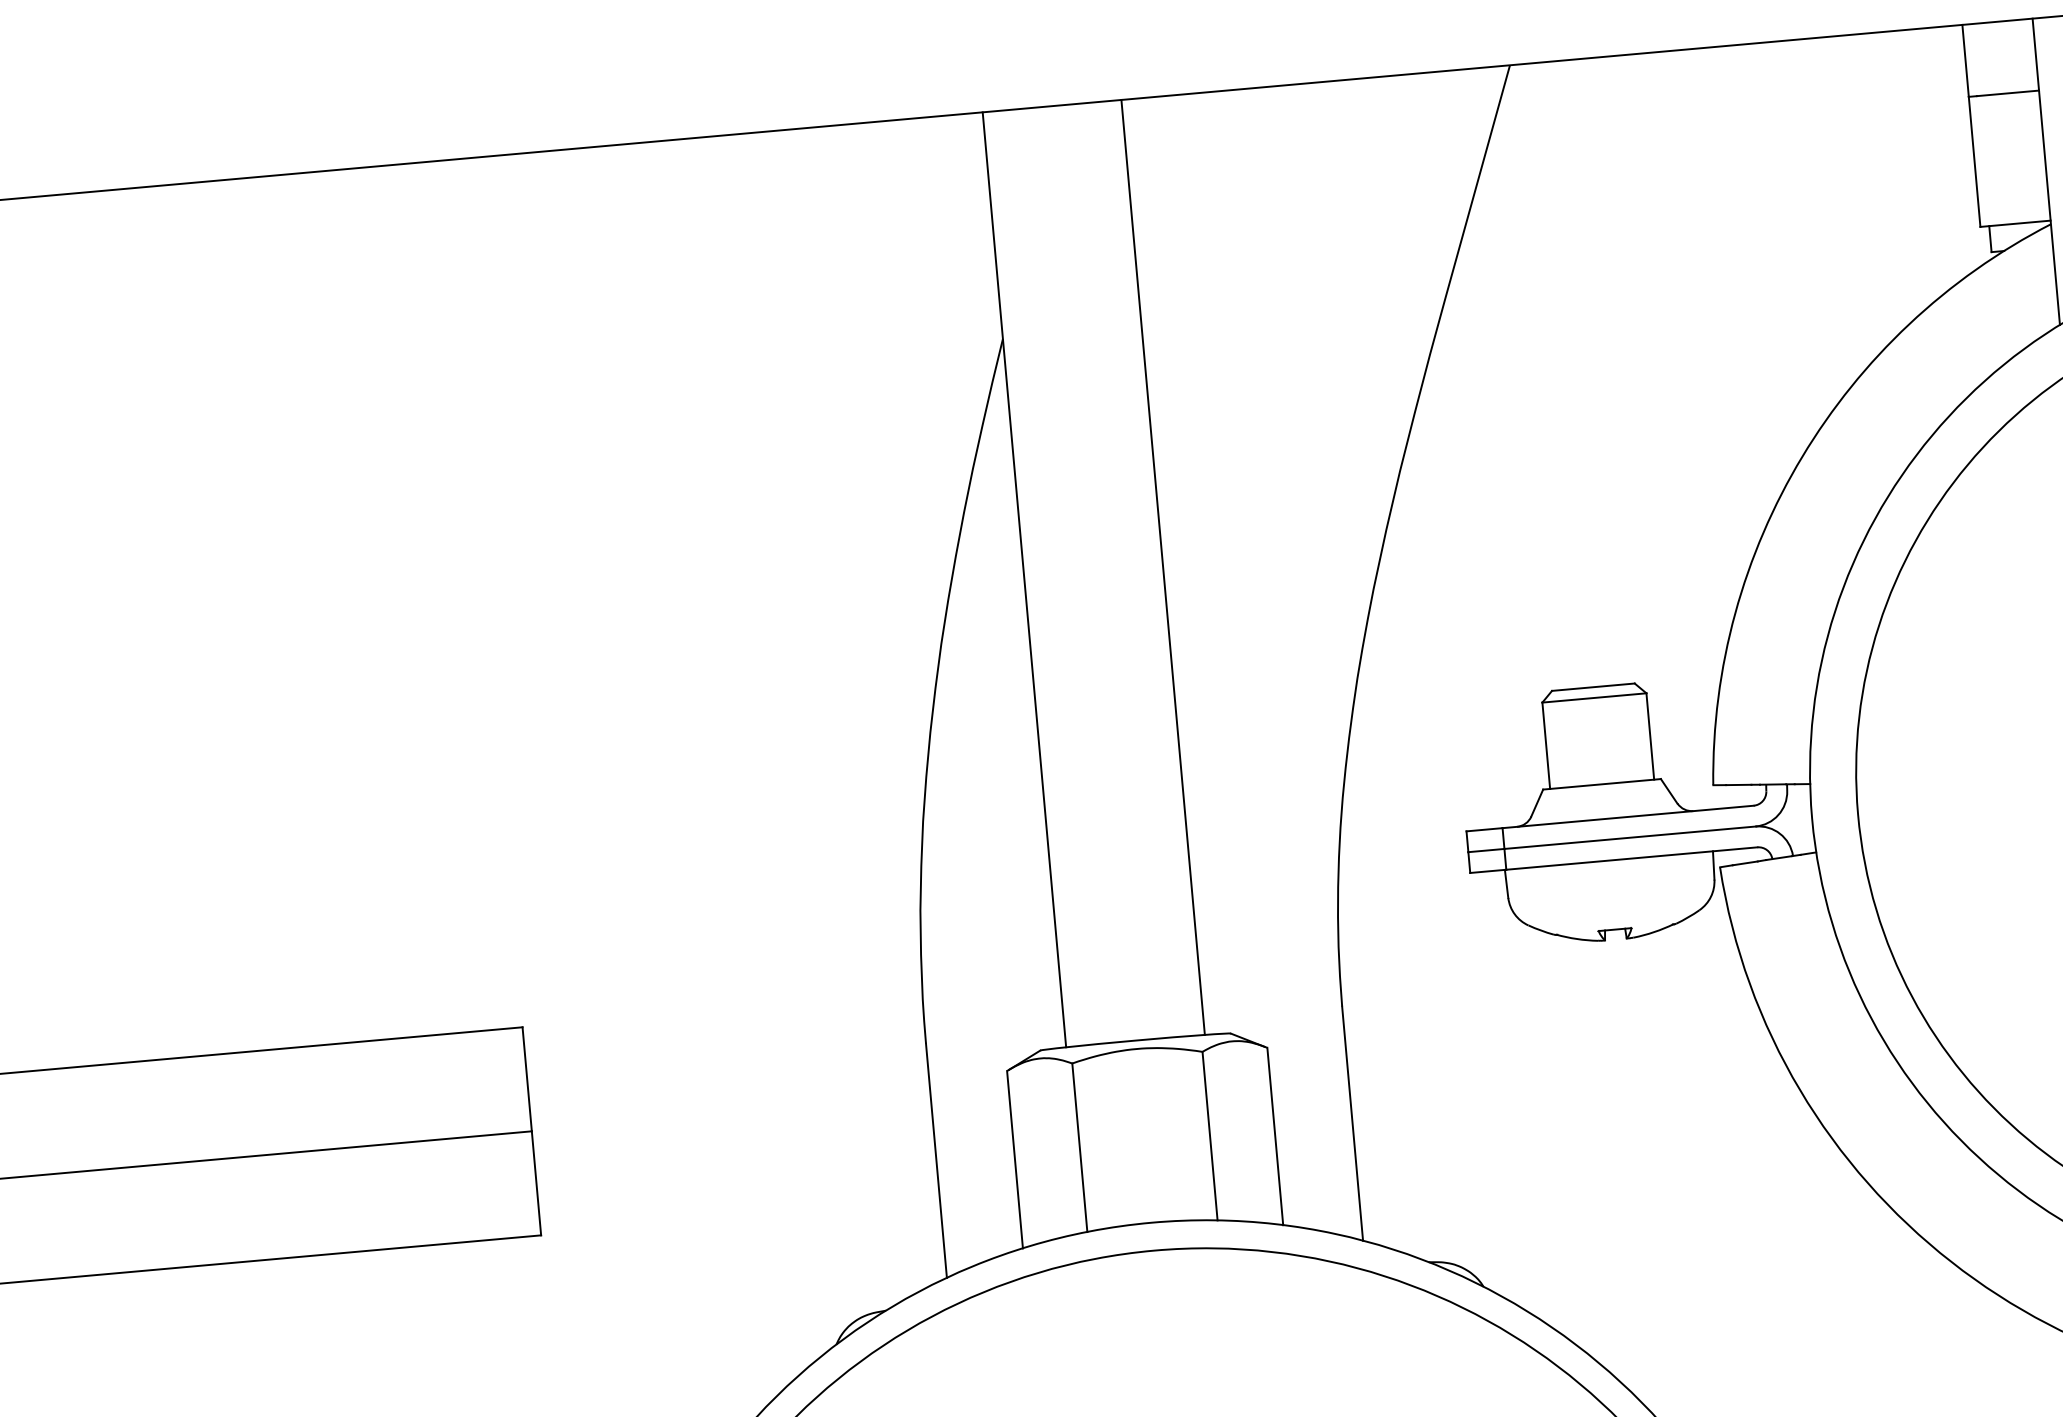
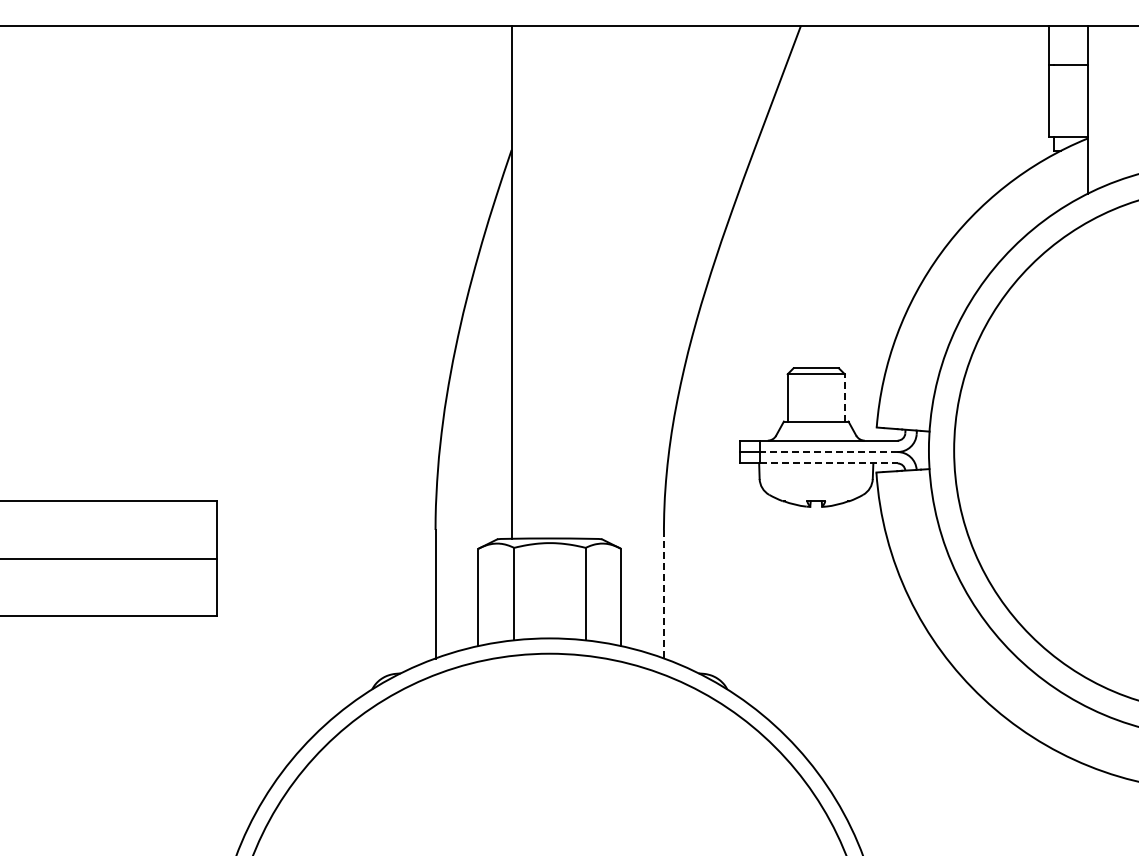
line: (1162, 566) -> (587, 281), removed
line: (1649, 735) -> (844, 397), solid -> dashed
line: (1629, 838) -> (828, 452), solid -> dashed
line: (1631, 858) -> (828, 463), solid -> dashed
line: (1351, 1124) -> (663, 594), solid -> dashed

